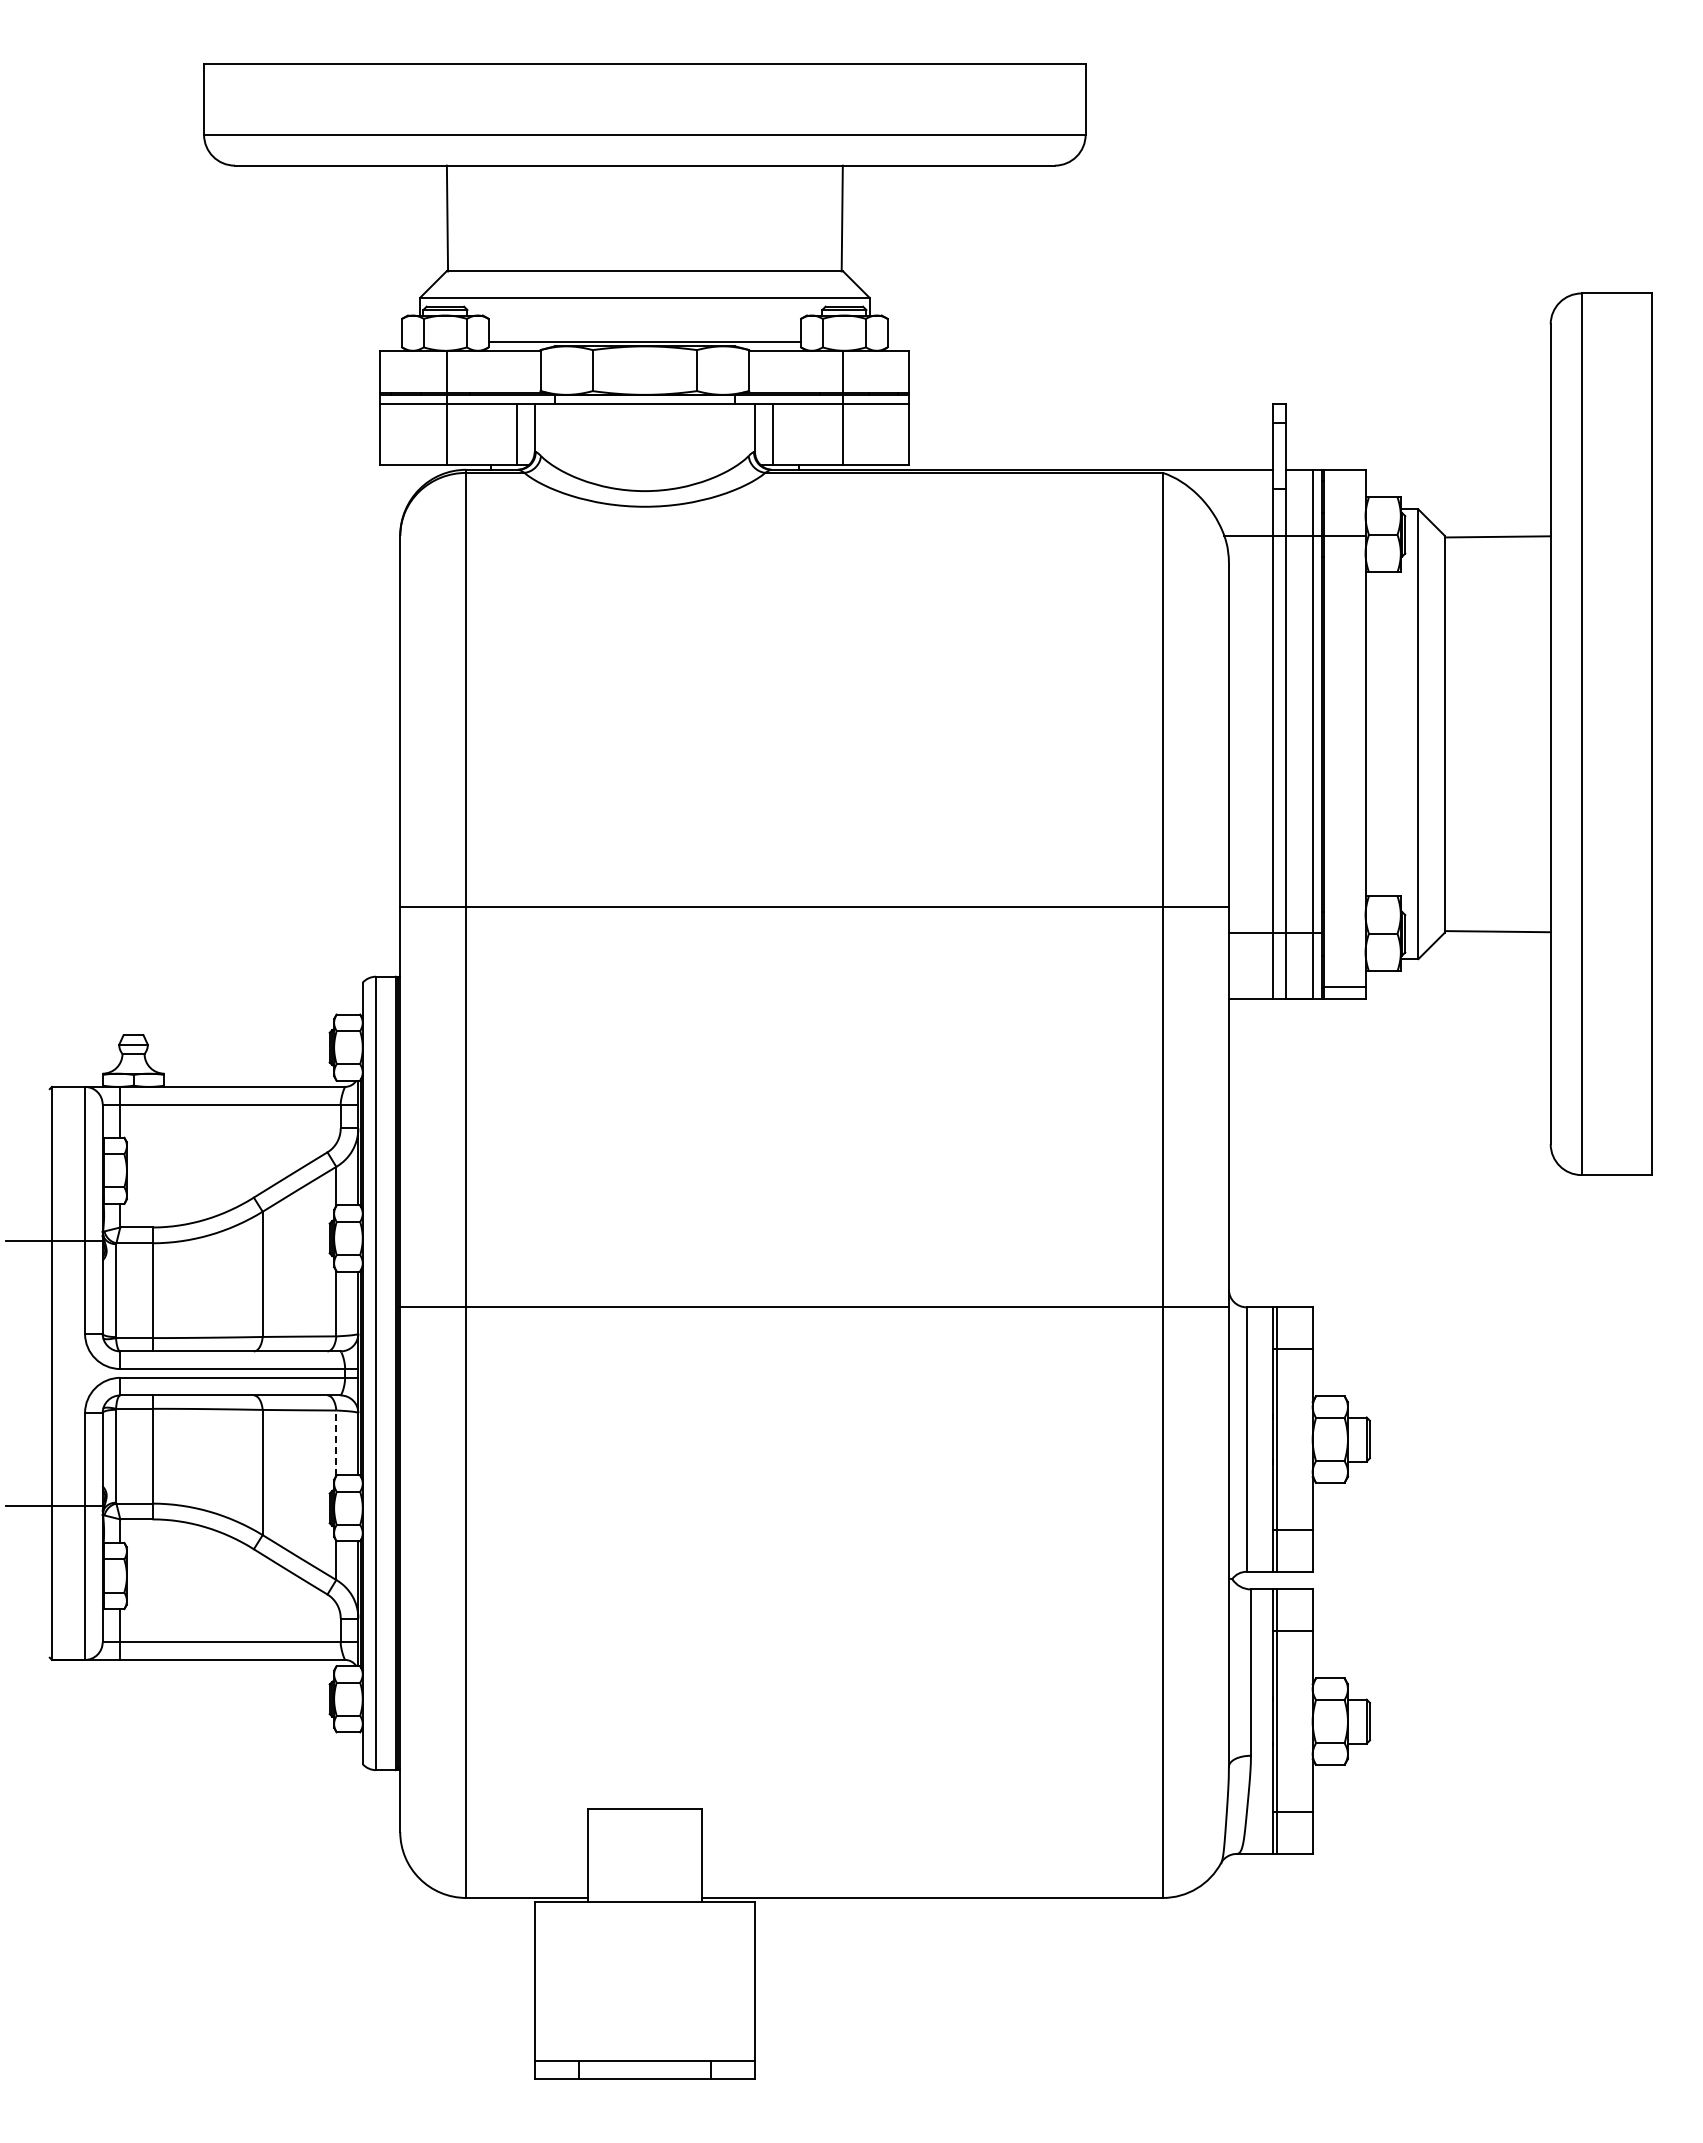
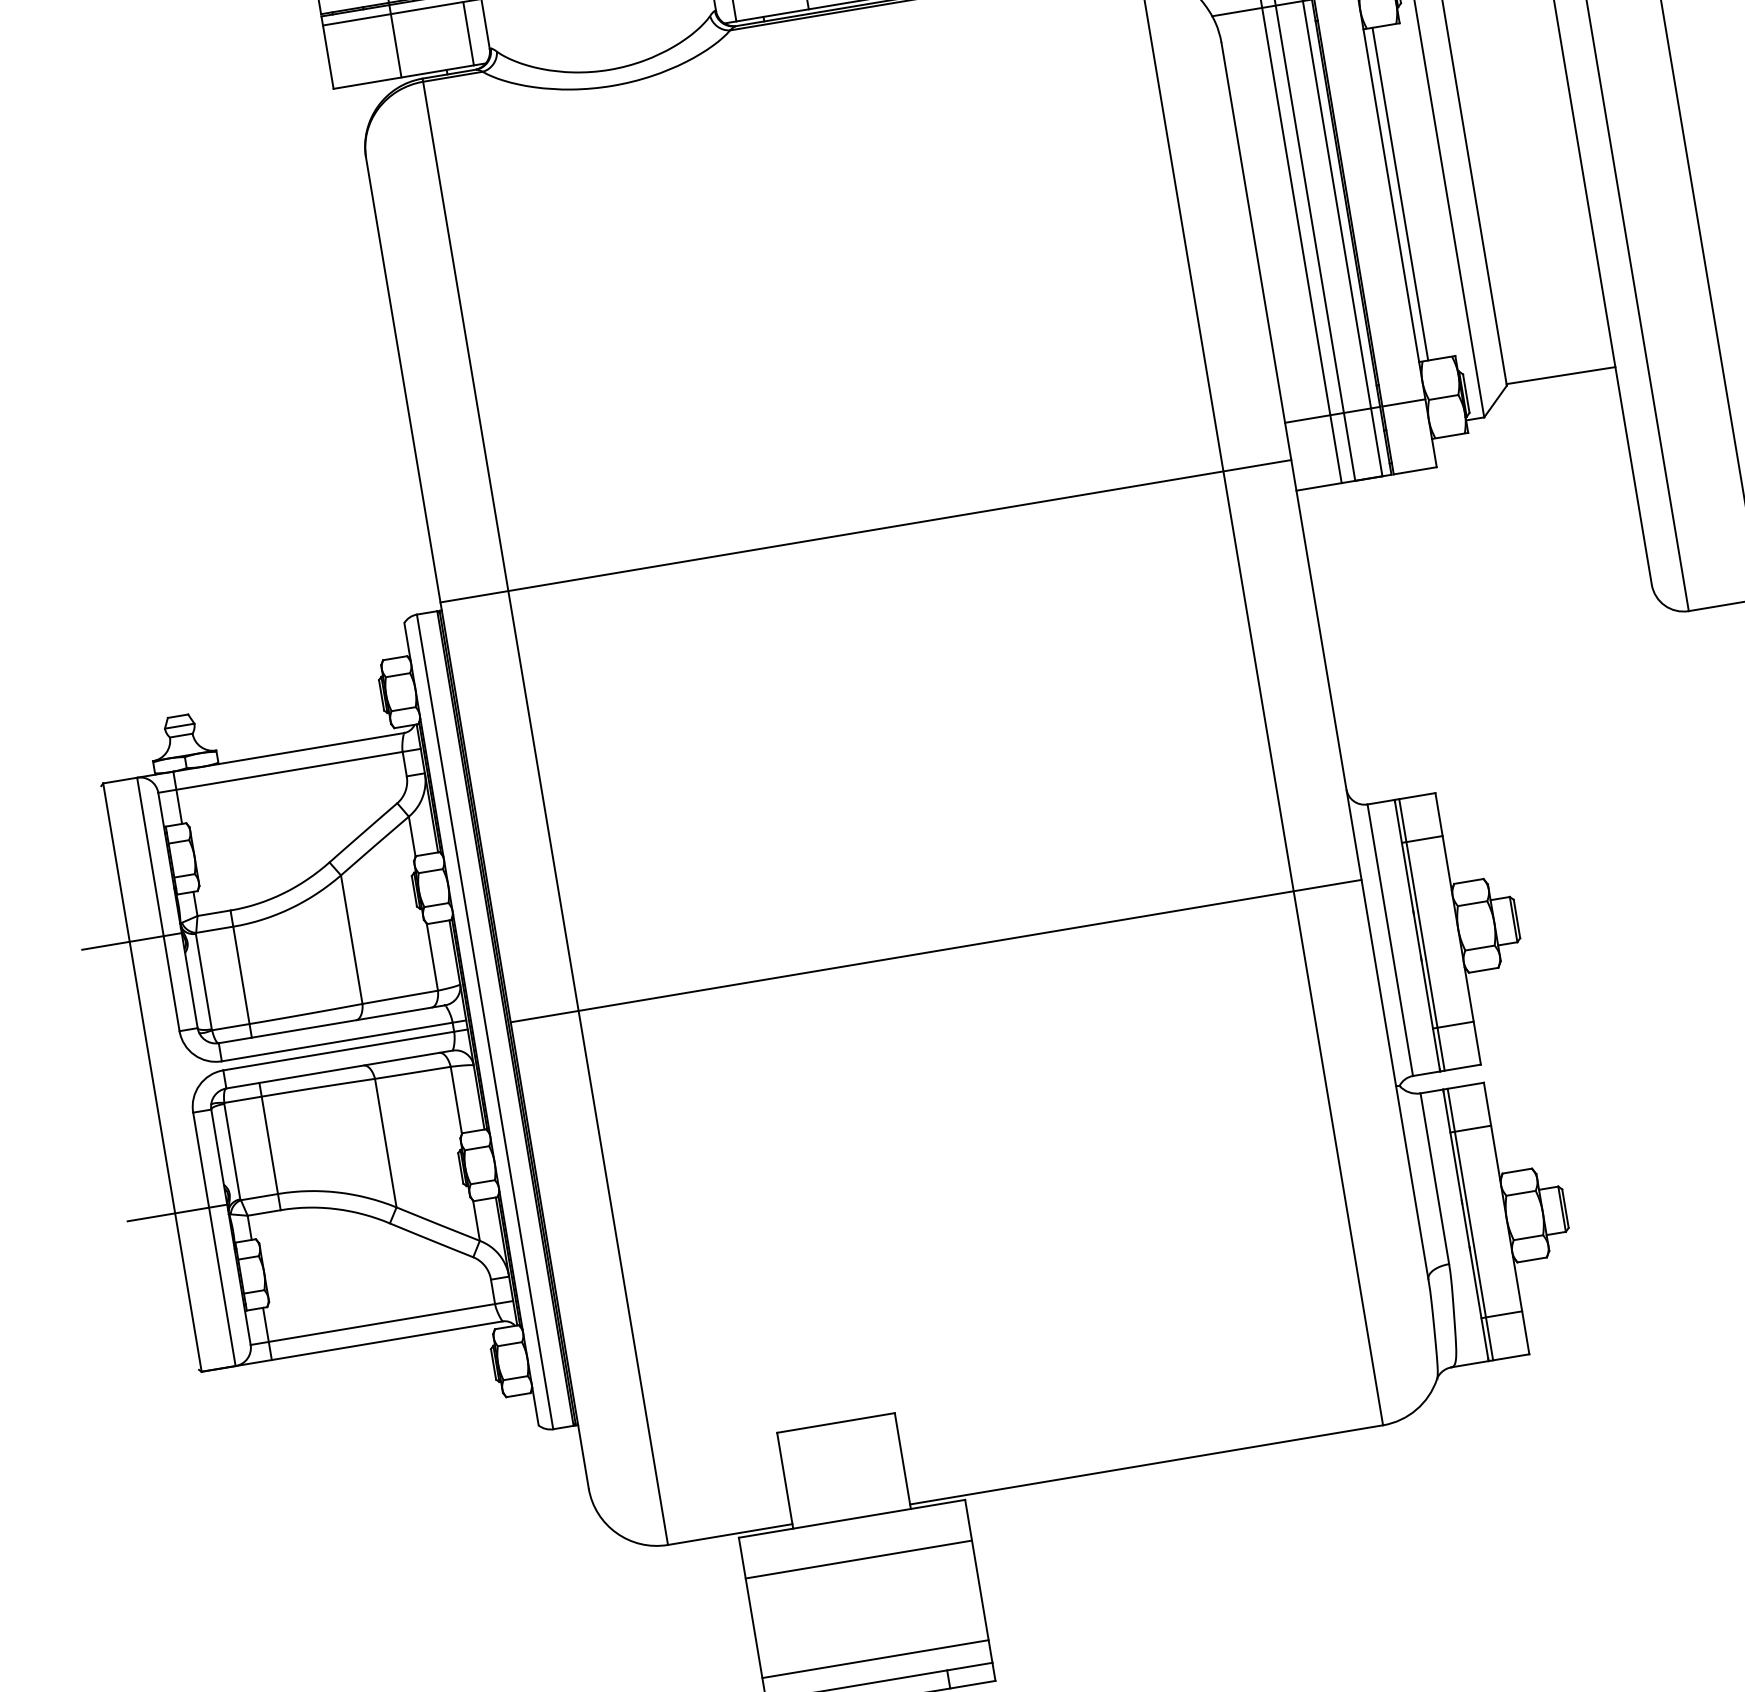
line: (1374, 734) -> (1400, 194), added
line: (814, 906) -> (865, 530), moved
line: (1344, 986) -> (1403, 402), moved
line: (814, 1306) -> (936, 950), moved
line: (336, 1443) -> (456, 1100), dashed -> solid
line: (644, 1942) -> (858, 1560), added
line: (644, 2039) -> (875, 1659), added

